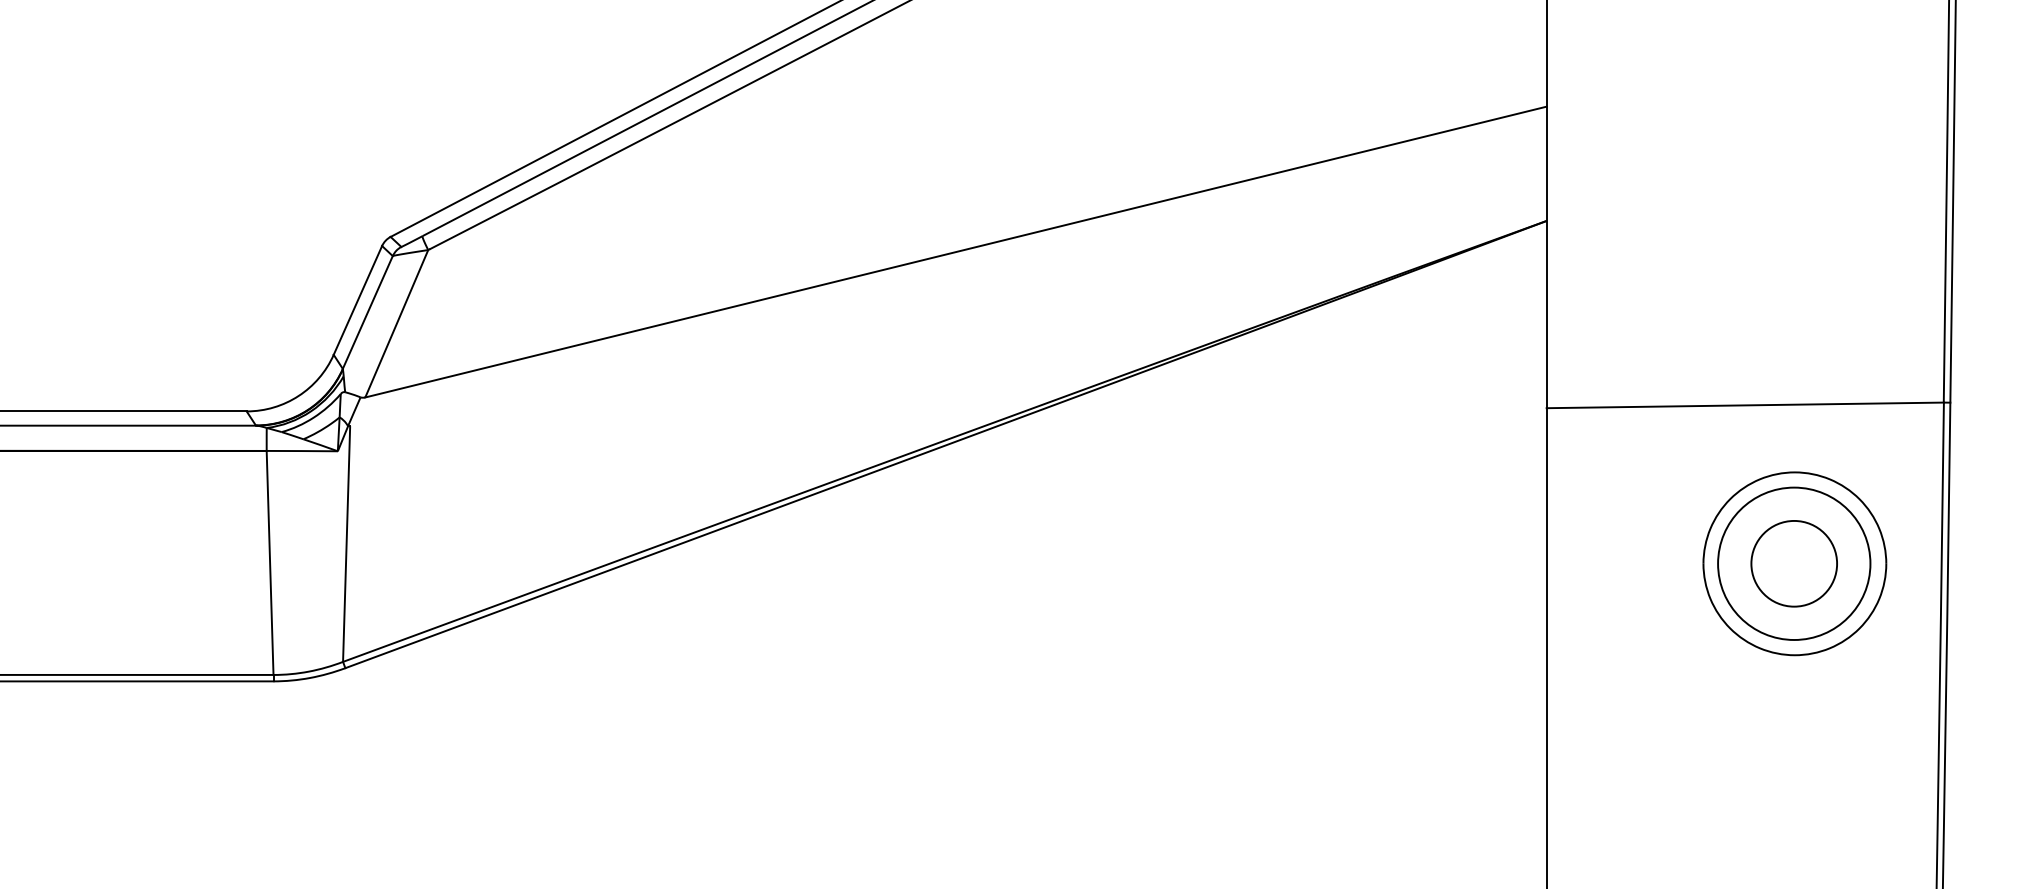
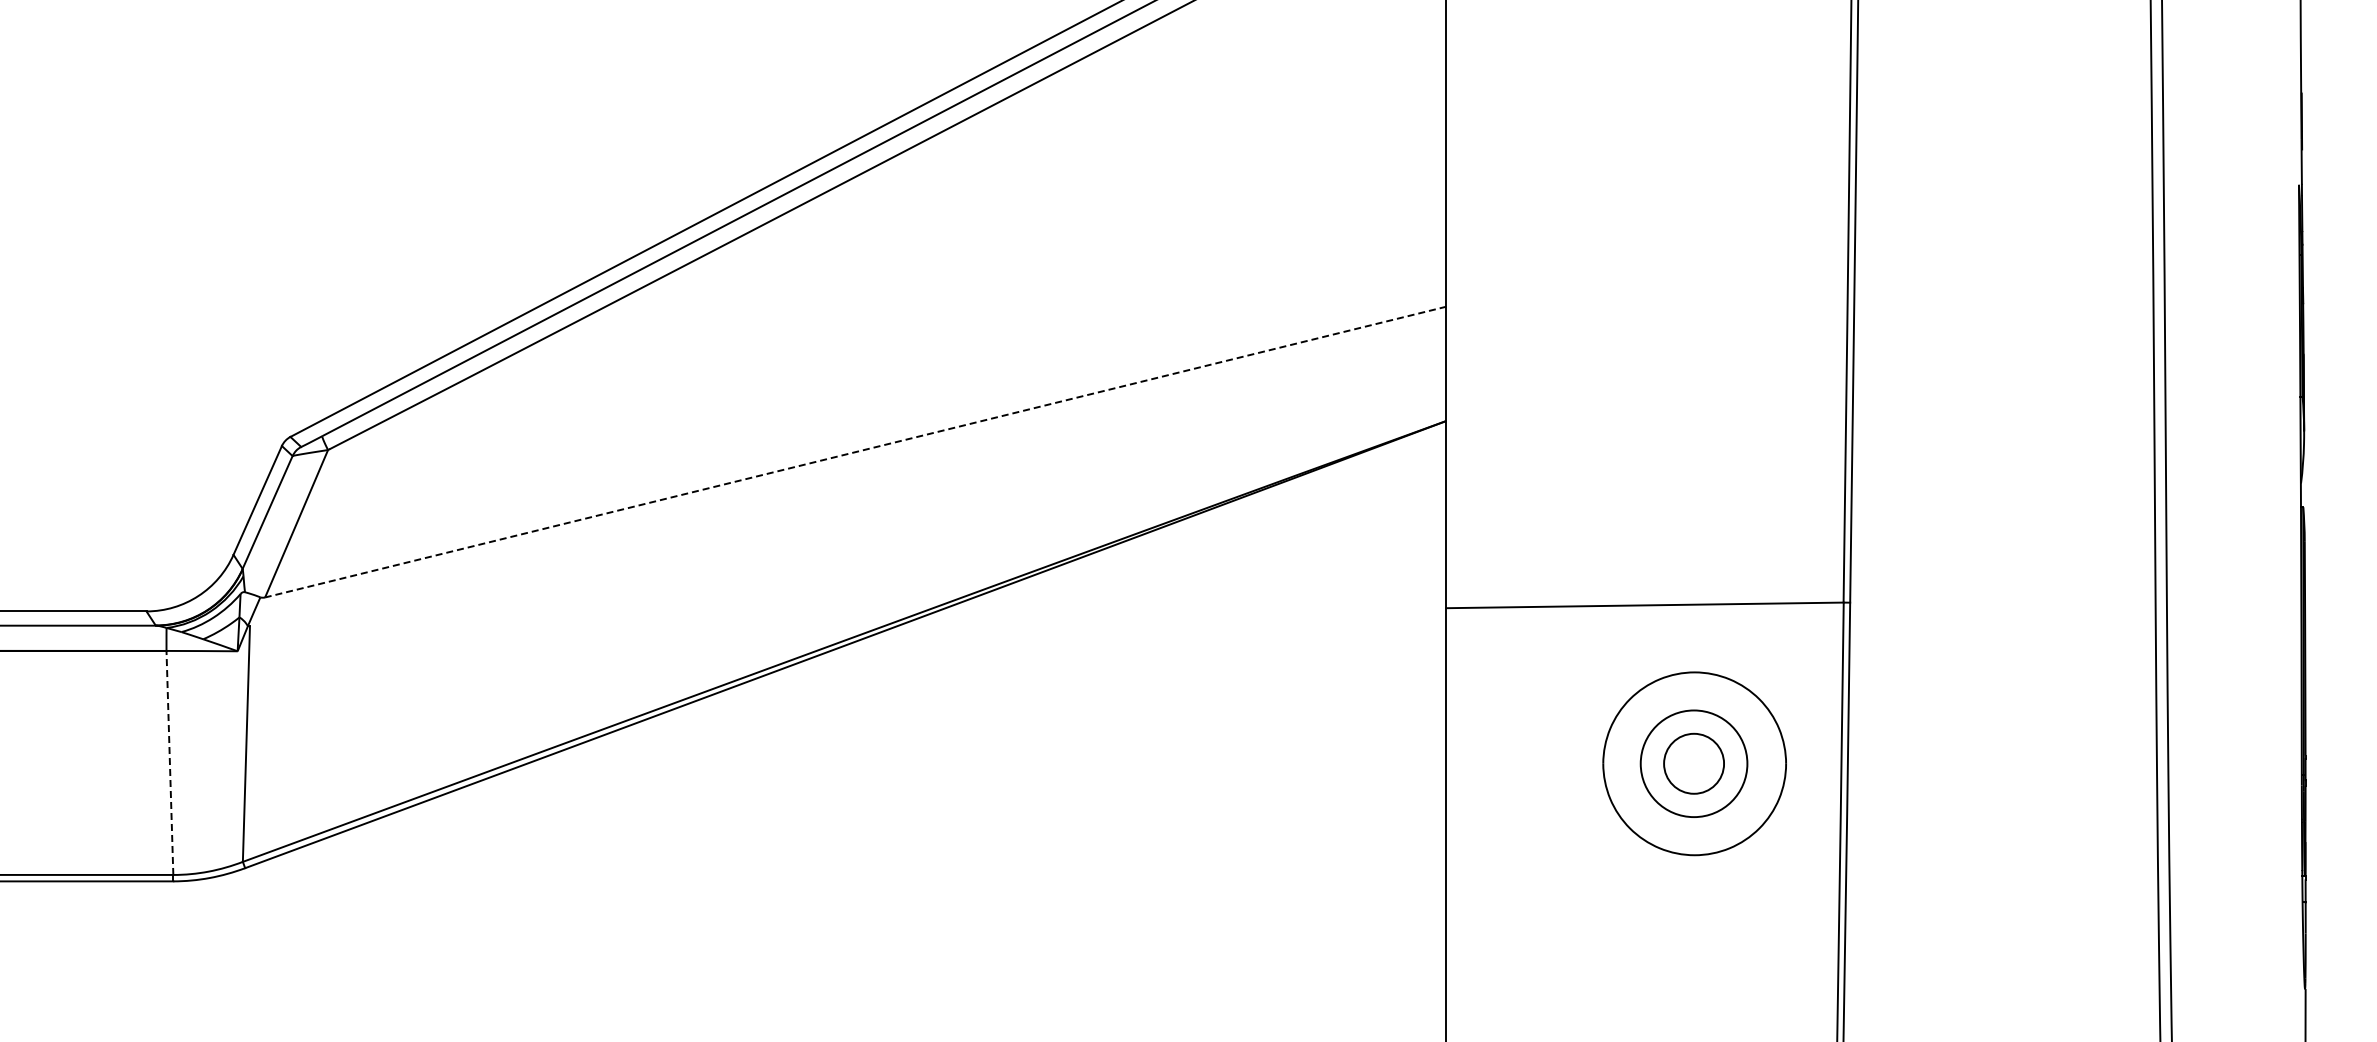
line: (955, 252) -> (855, 452), solid -> dashed
line: (269, 562) -> (169, 762), solid -> dashed
circle: (1793, 563) -> (1693, 763), size x0.7
circle: (1793, 563) -> (1693, 763), size x0.7

